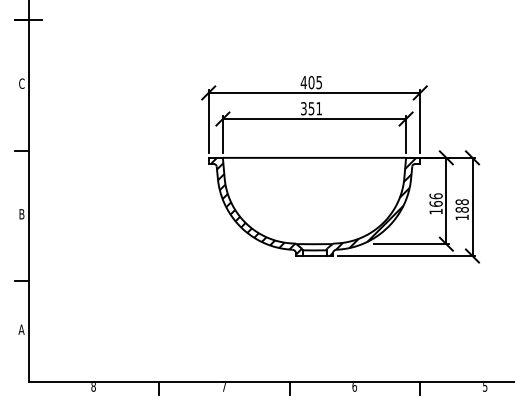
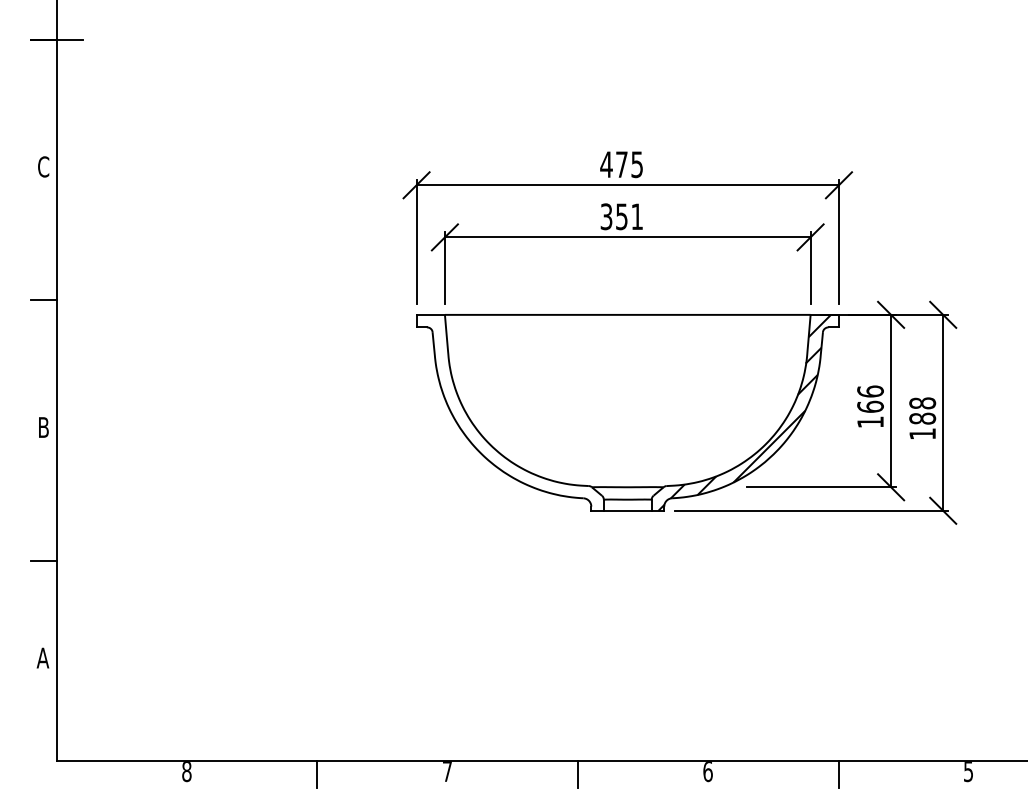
text: (311, 82) -> (621, 164), 405 -> 475
hatch: (255, 205) -> (510, 409), removed

